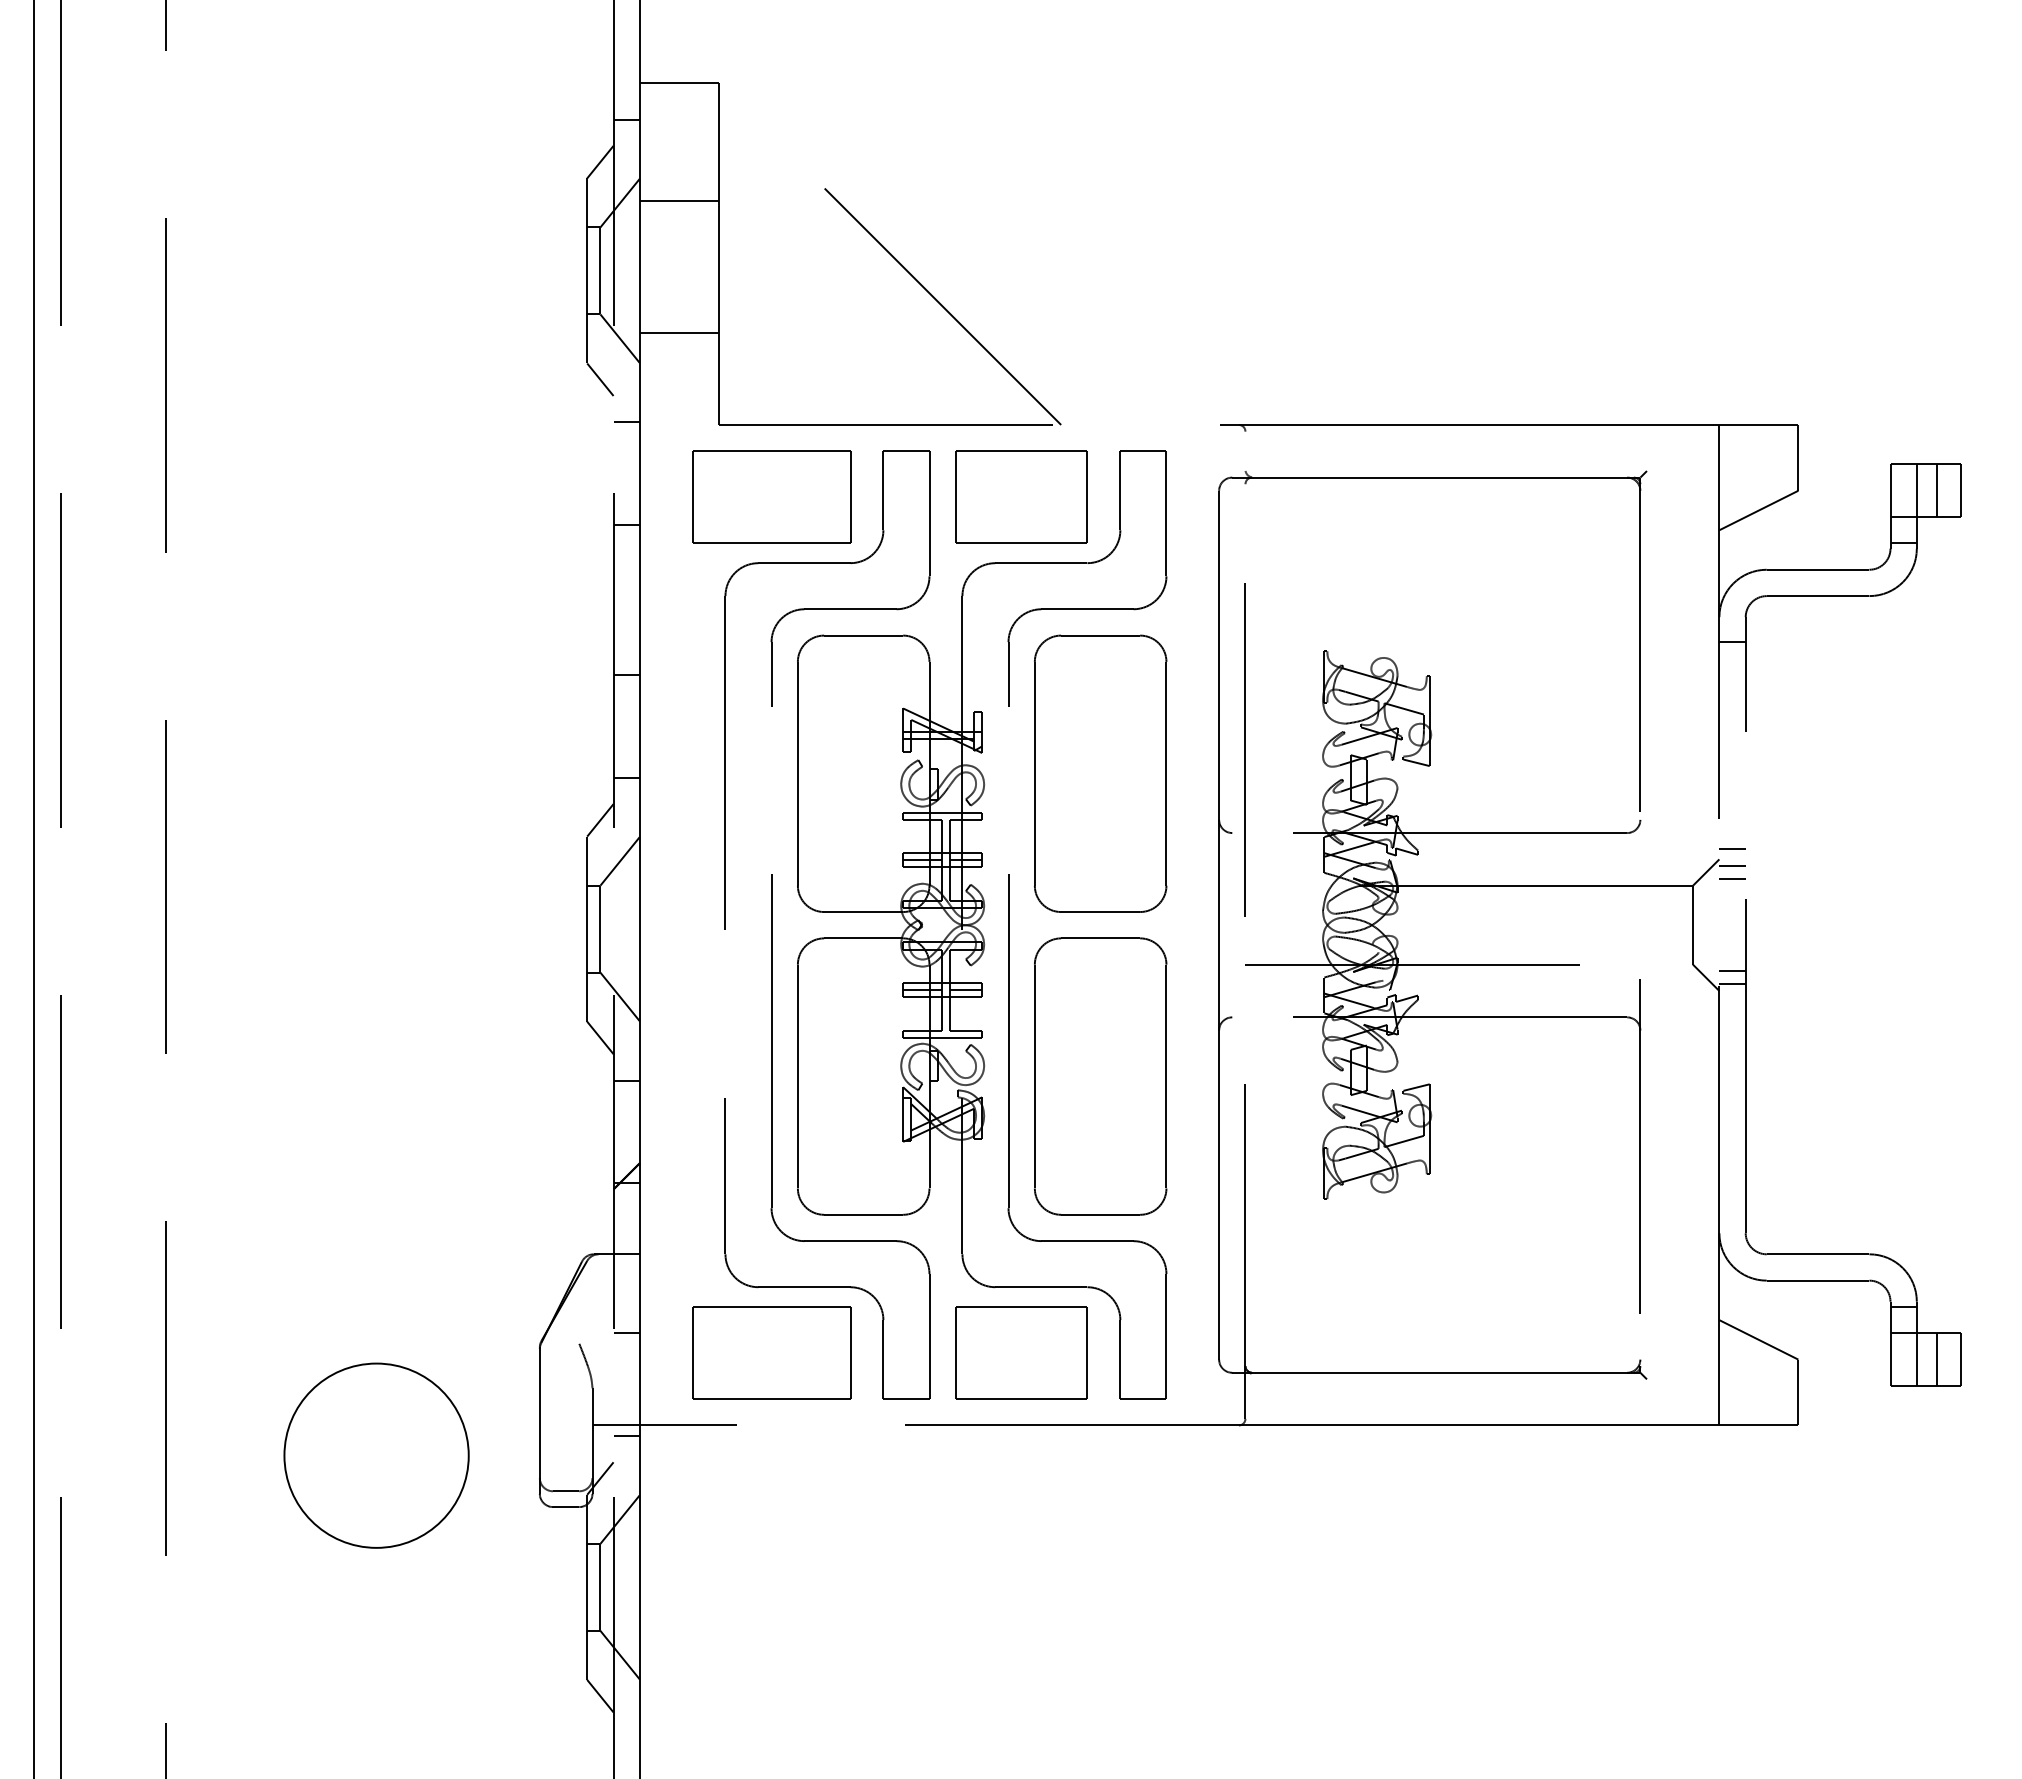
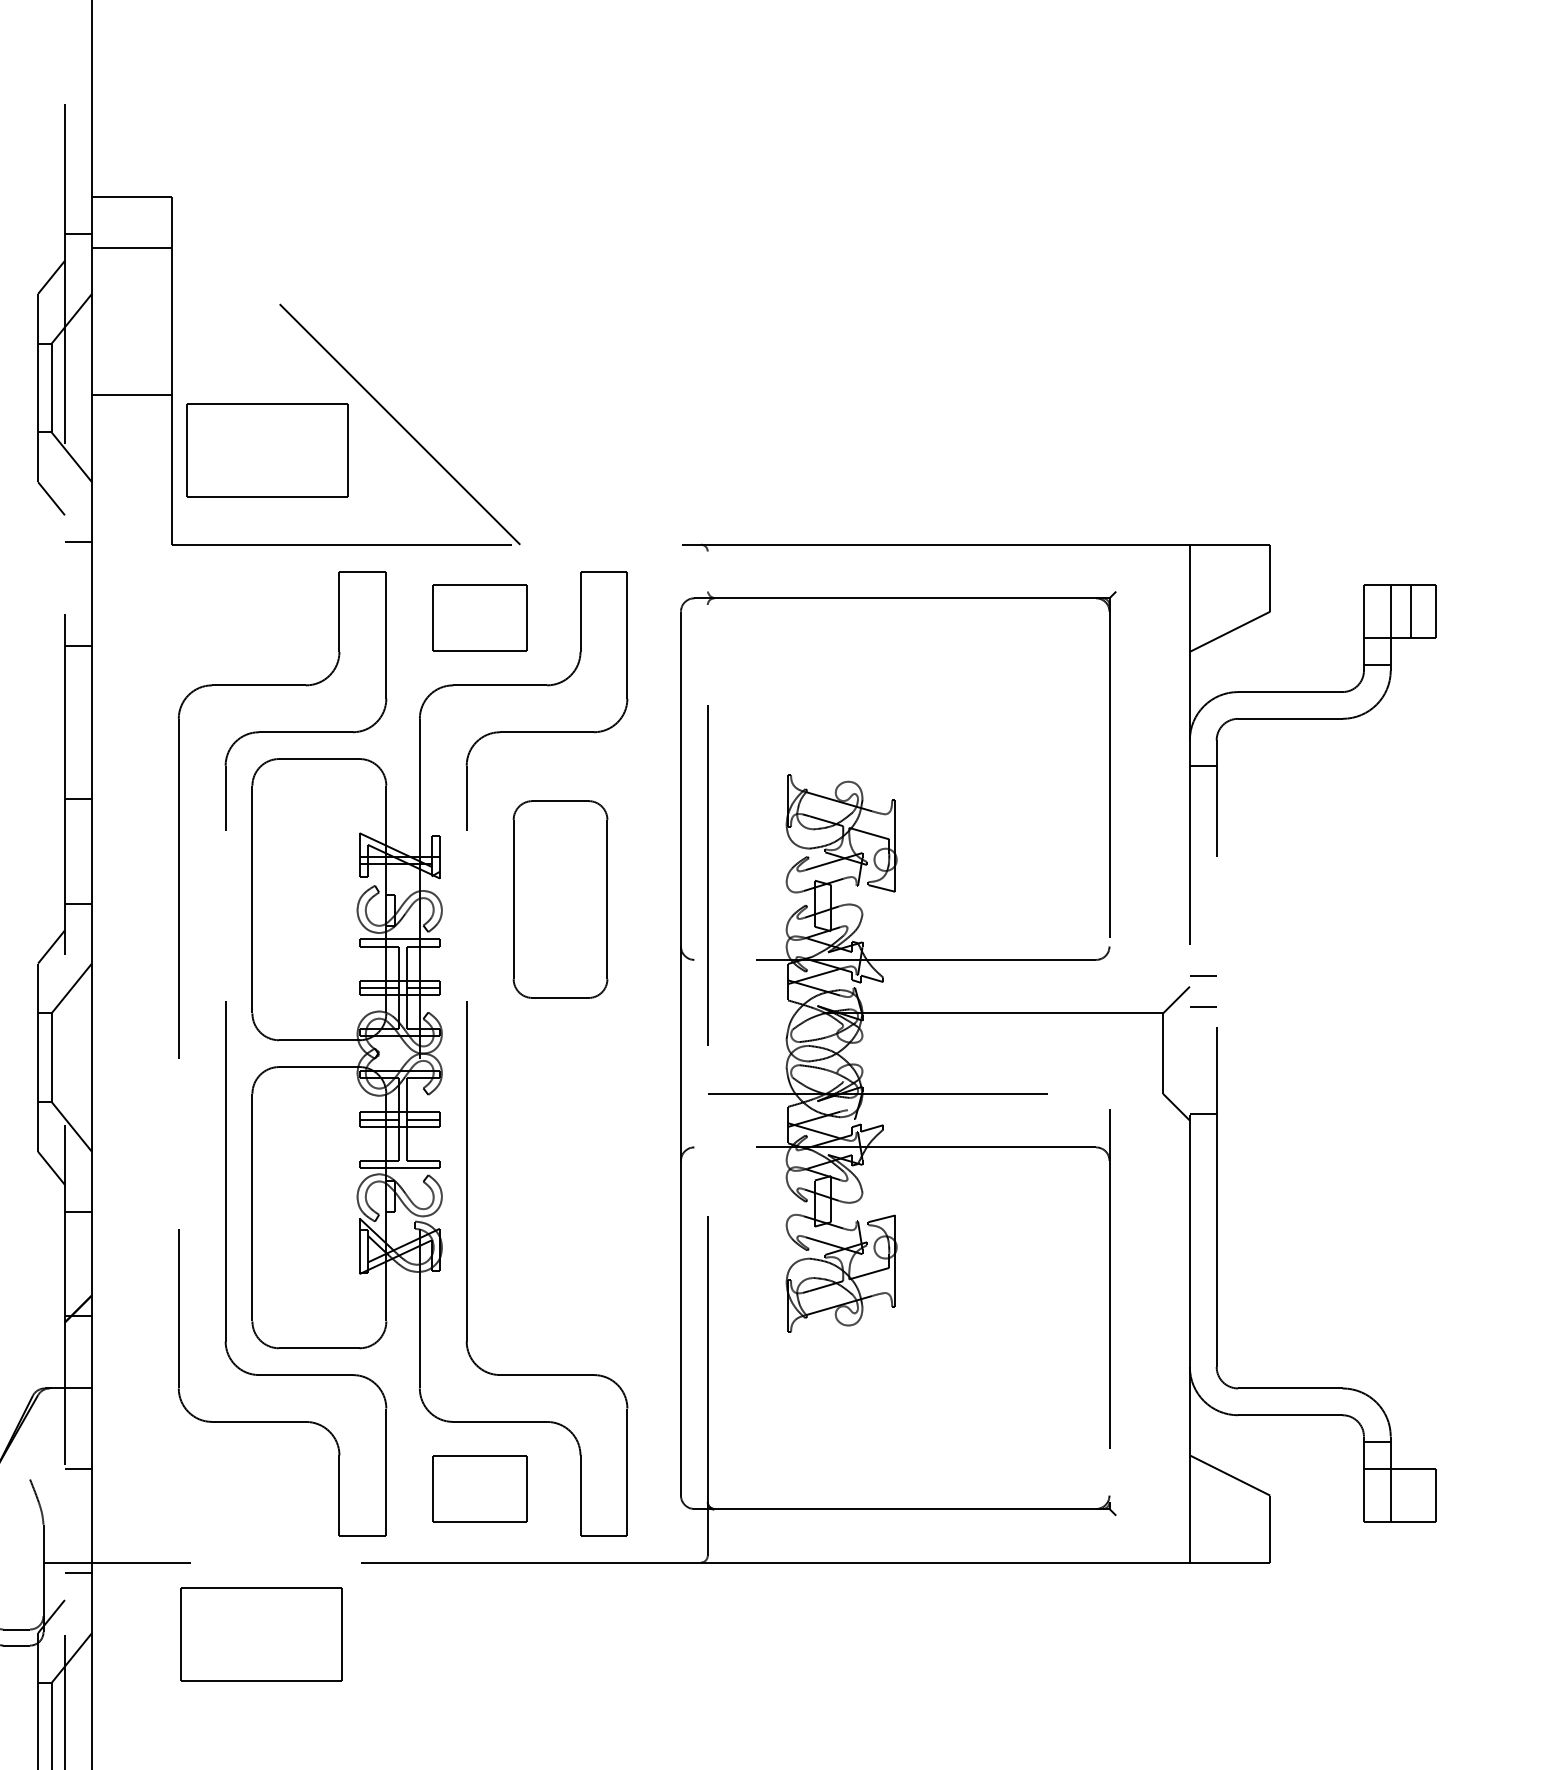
line: (678, 201) -> (130, 248), moved
line: (678, 332) -> (130, 394), moved
part: (771, 496) -> (267, 449), moved
part: (1021, 496) -> (479, 617), size x0.7
part: (1100, 773) -> (560, 899), size x0.7
line: (1732, 865) -> (1203, 992), removed
line: (1732, 971) -> (1203, 1100), removed
part: (1100, 1076) -> (560, 1207), removed
part: (771, 1352) -> (261, 1633), moved
part: (1021, 1352) -> (479, 1488), size x0.7
line: (1936, 1359) -> (1410, 1495), removed

